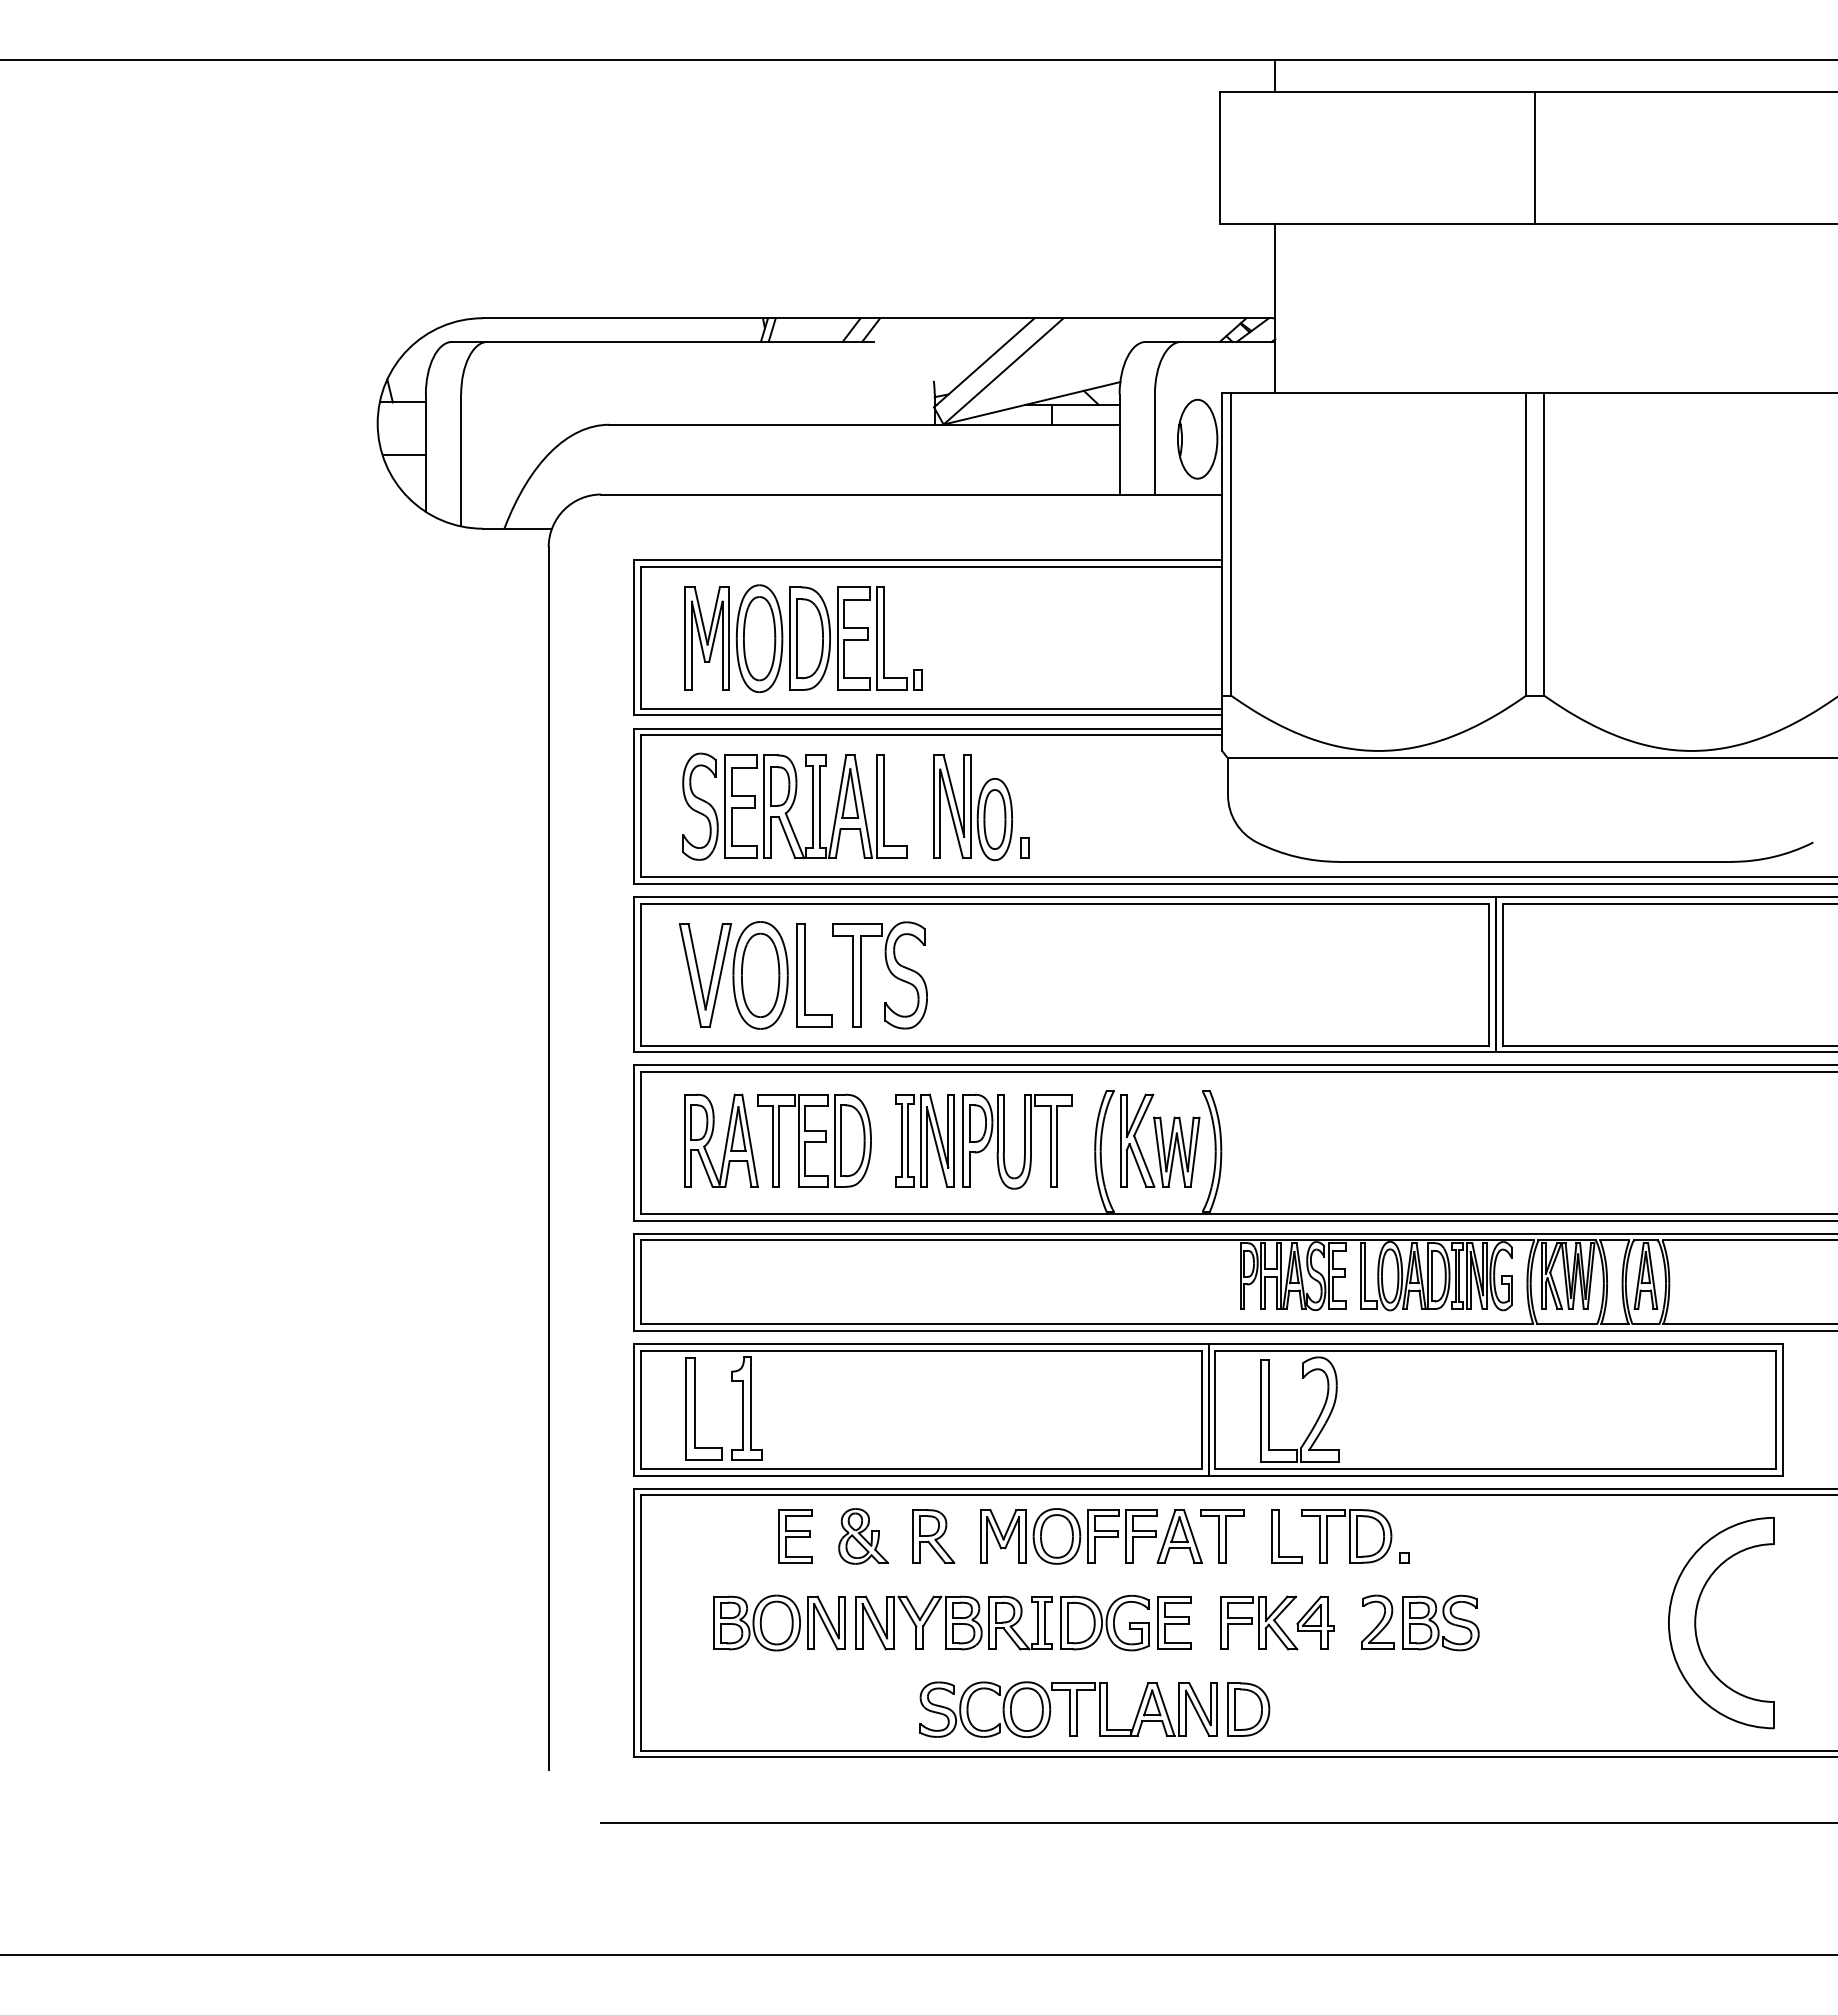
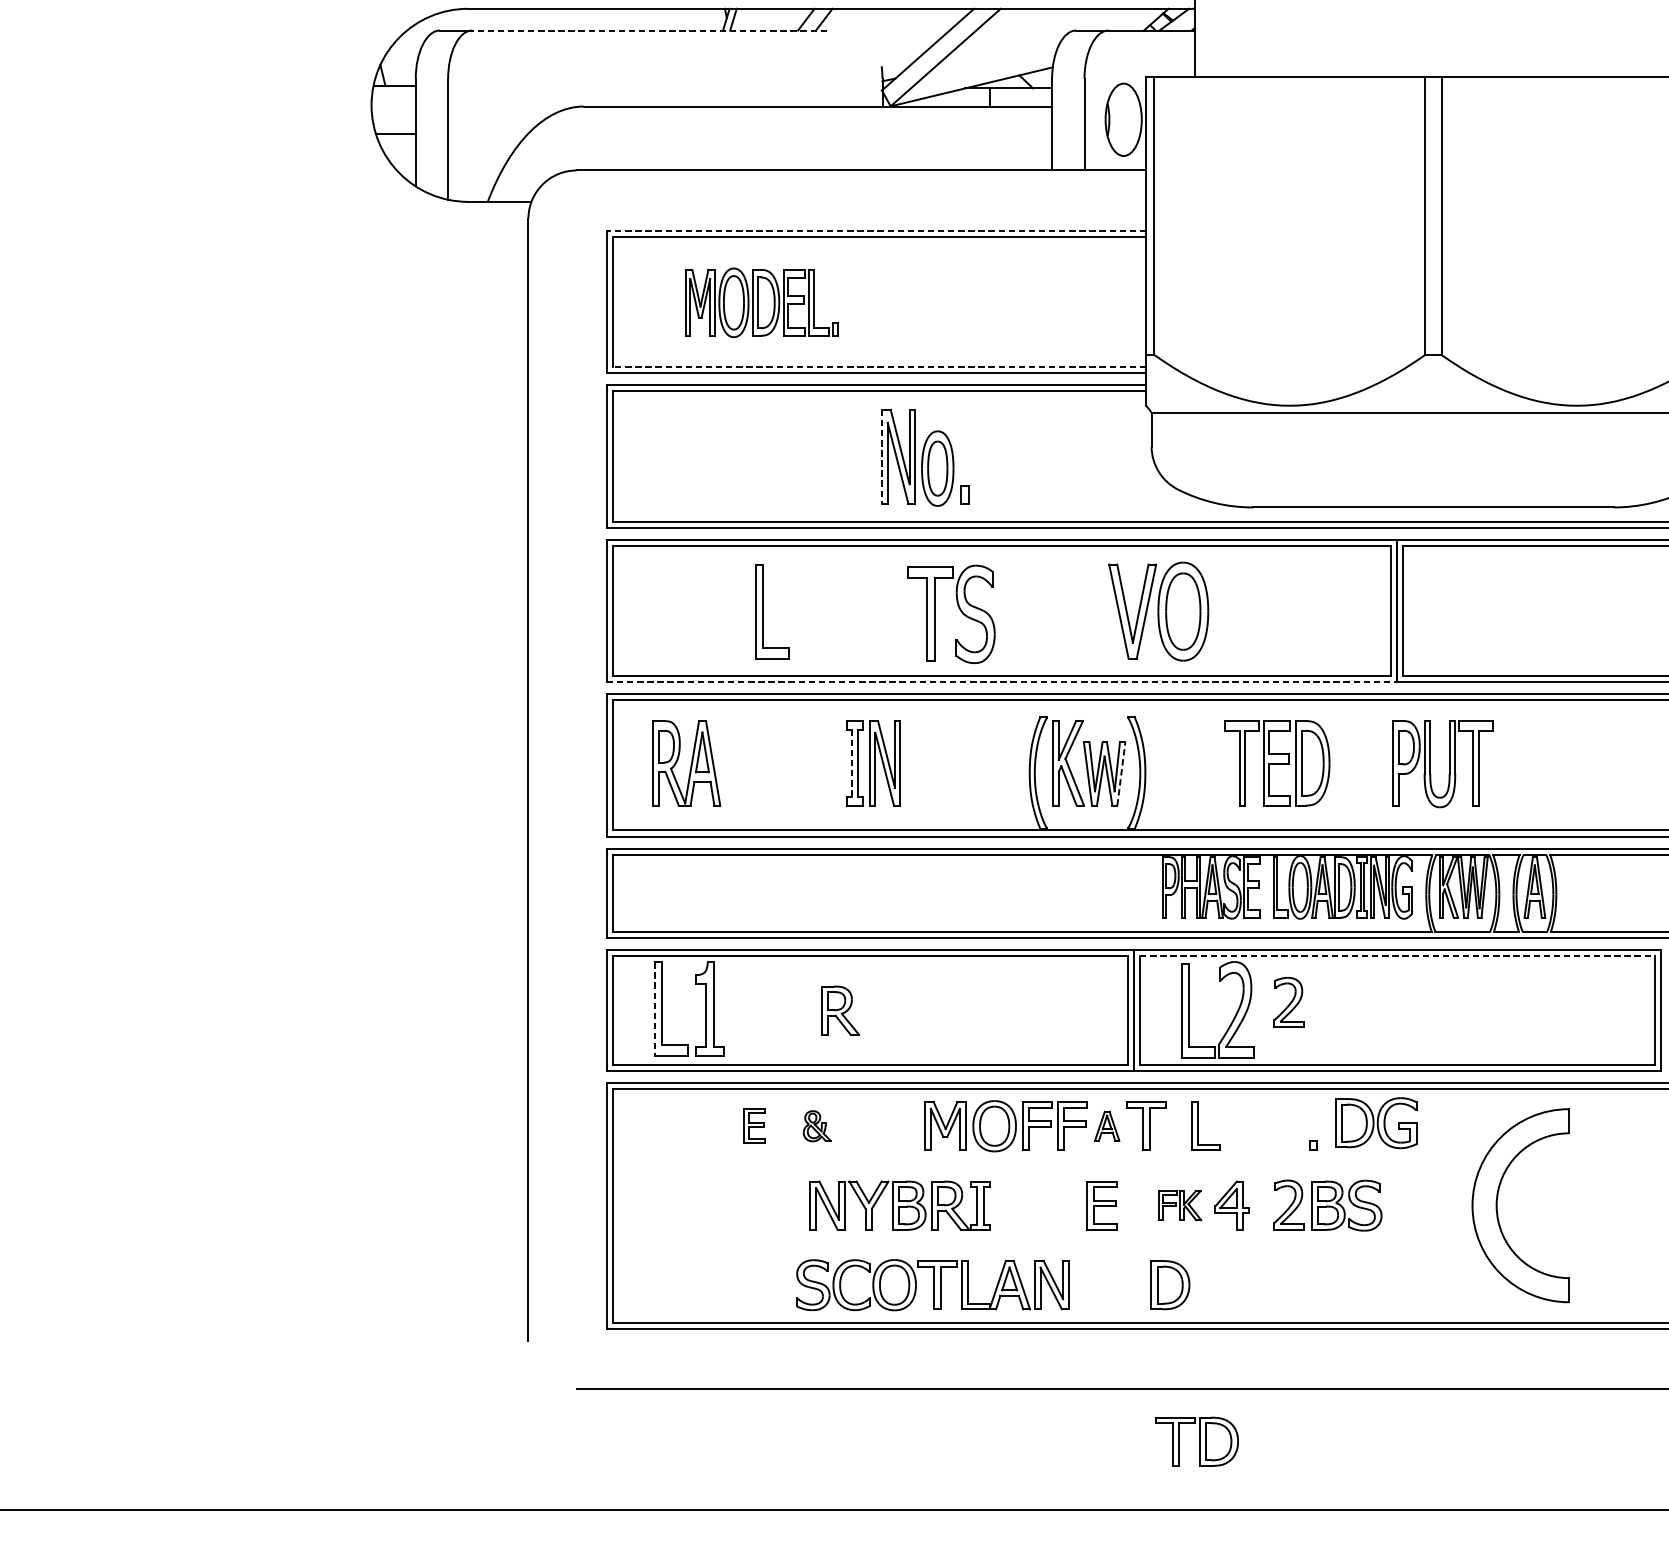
line: (680, 341) -> (649, 30), solid -> dashed
line: (928, 560) -> (876, 231), solid -> dashed
part: (803, 638) -> (762, 302), size x0.7
line: (931, 708) -> (879, 366), solid -> dashed
part: (794, 806) -> (753, 456), removed
line: (933, 807) -> (881, 457), solid -> dashed
part: (888, 970) -> (959, 609), moved
part: (733, 975) -> (1158, 611), moved
line: (1064, 1052) -> (1001, 682), solid -> dashed
part: (814, 1140) -> (1277, 763), moved
line: (901, 1140) -> (852, 763), solid -> dashed
part: (1024, 1141) -> (1449, 763), moved
line: (1195, 1152) -> (1121, 774), solid -> dashed
line: (1496, 1350) -> (1397, 955), solid -> dashed
part: (1377, 1400) -> (1288, 1001), added
line: (686, 1409) -> (654, 1009), solid -> dashed
part: (795, 1536) -> (754, 1126), size x0.7
part: (863, 1536) -> (817, 1126), size x0.6
part: (933, 1536) -> (840, 1010), moved
part: (1179, 1536) -> (1107, 1126), size x0.6
part: (1346, 1536) -> (1196, 1441), moved
part: (779, 1622) -> (740, 1205), removed
part: (1104, 1622) -> (1375, 1122), moved
part: (1259, 1622) -> (1180, 1205), size x0.6
part: (1696, 1623) -> (1497, 1206), moved
part: (1068, 1709) -> (932, 1285), moved

